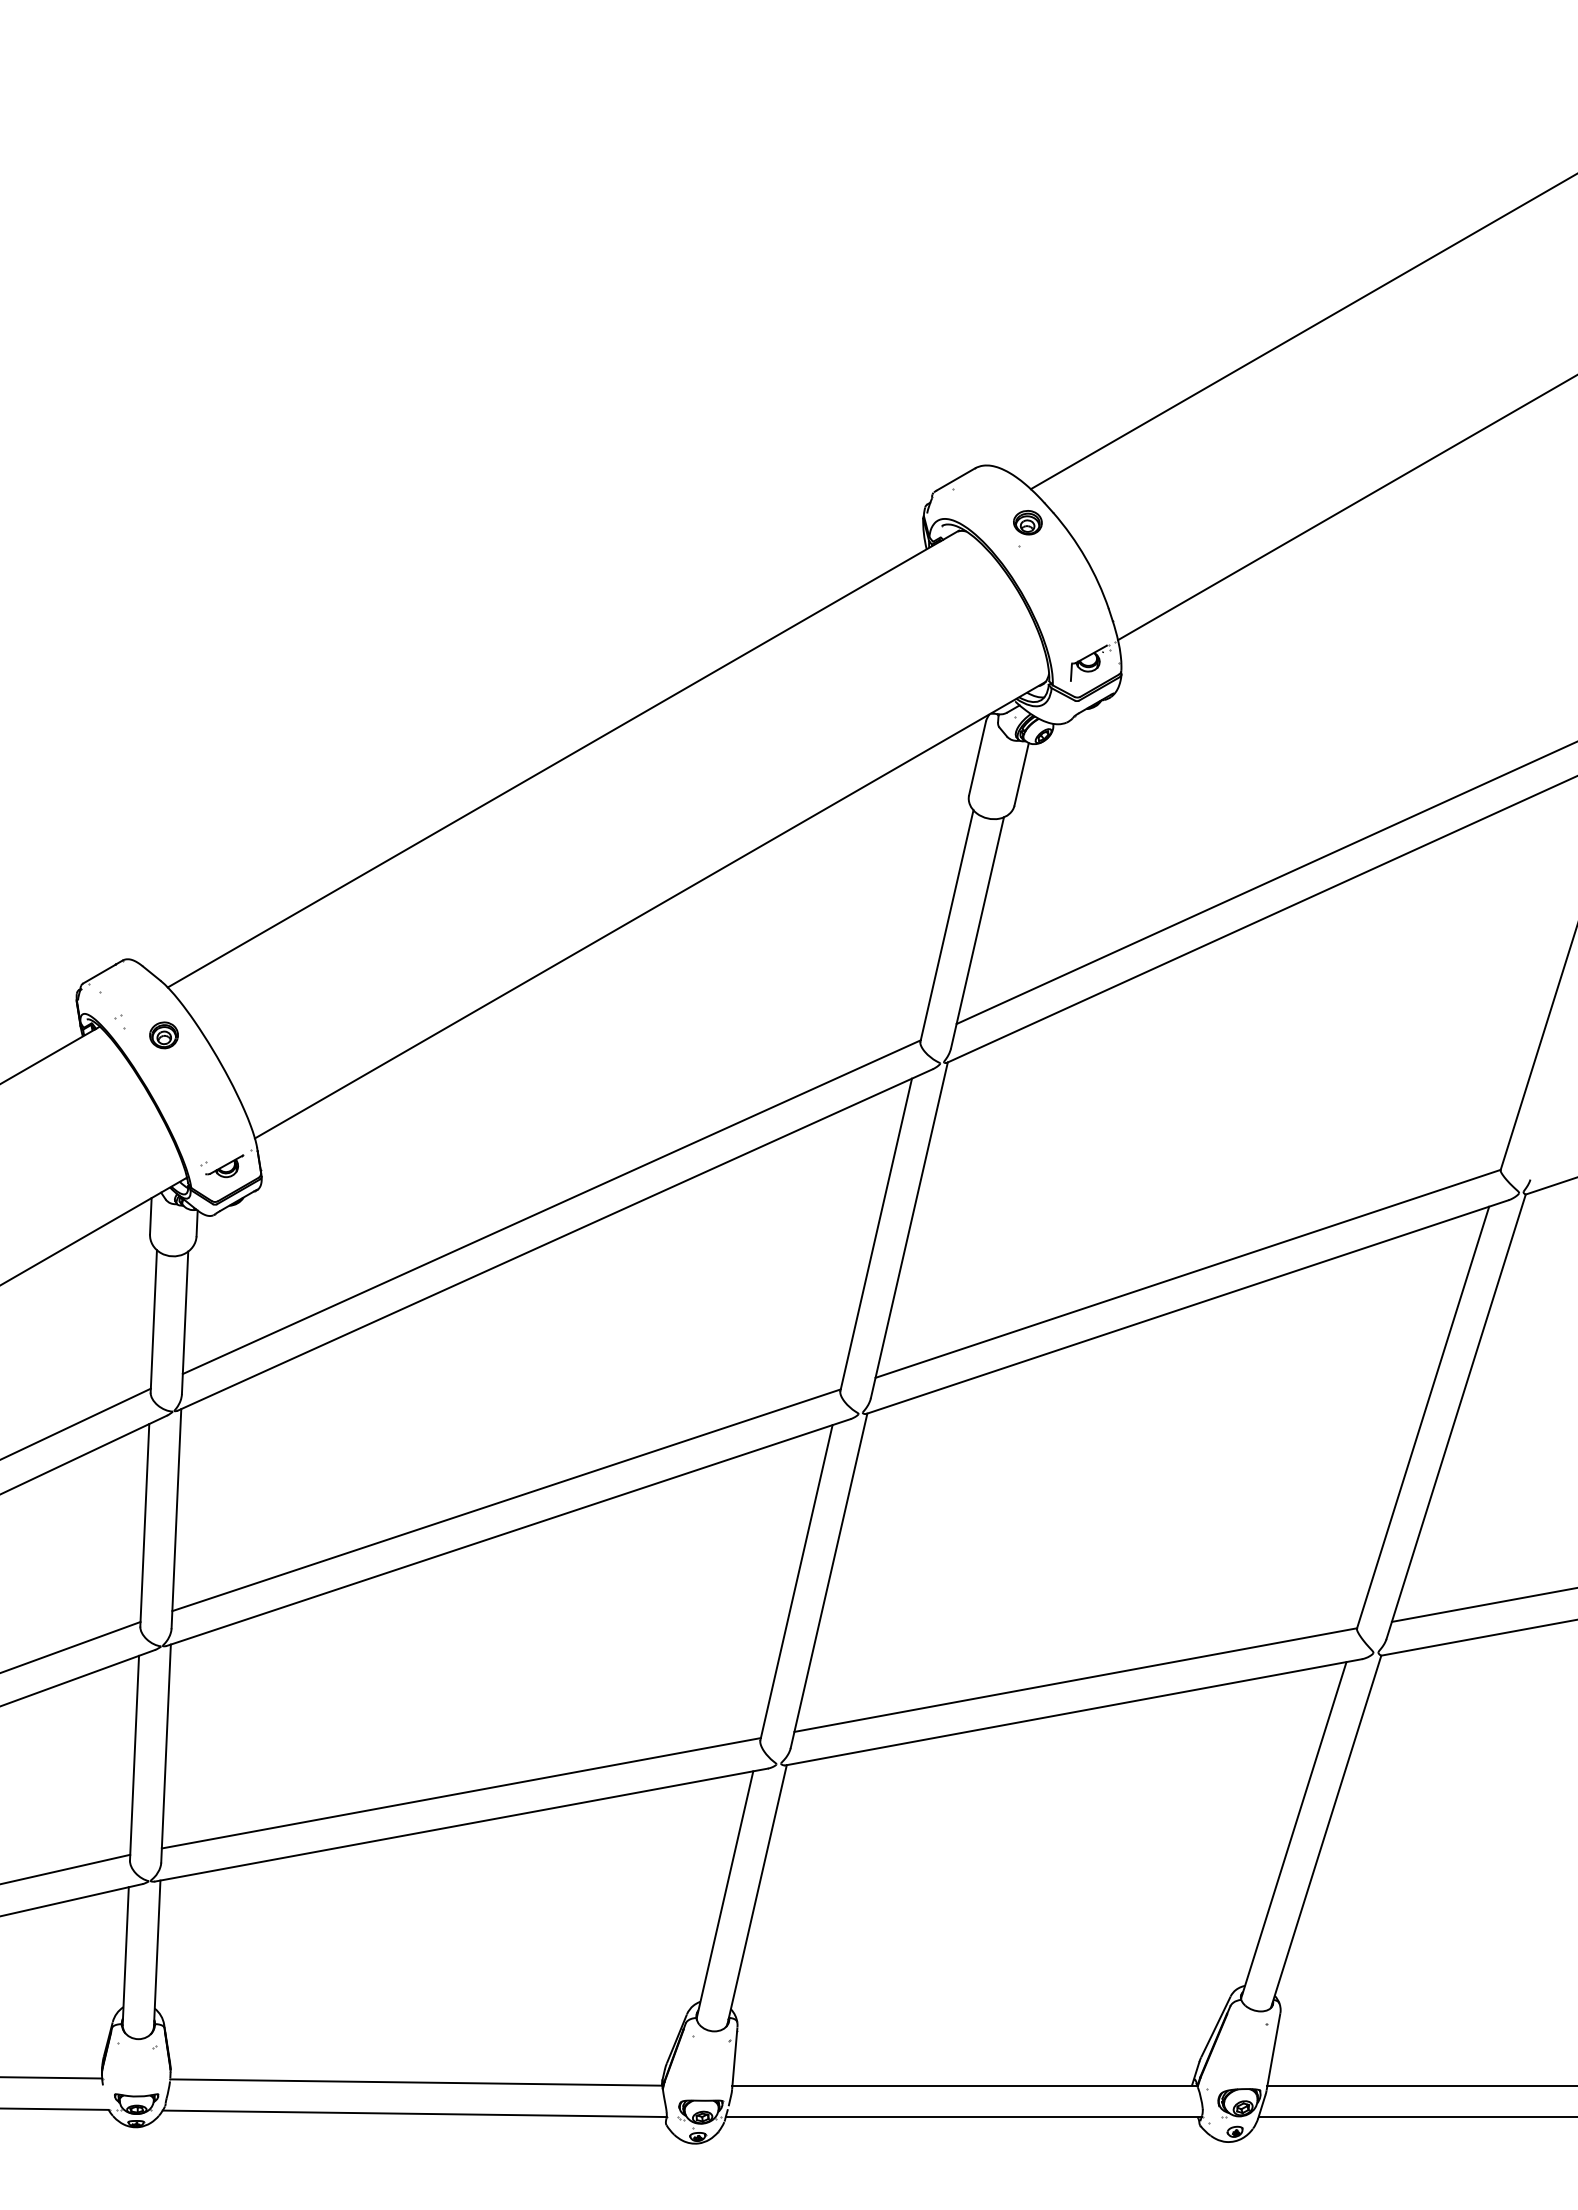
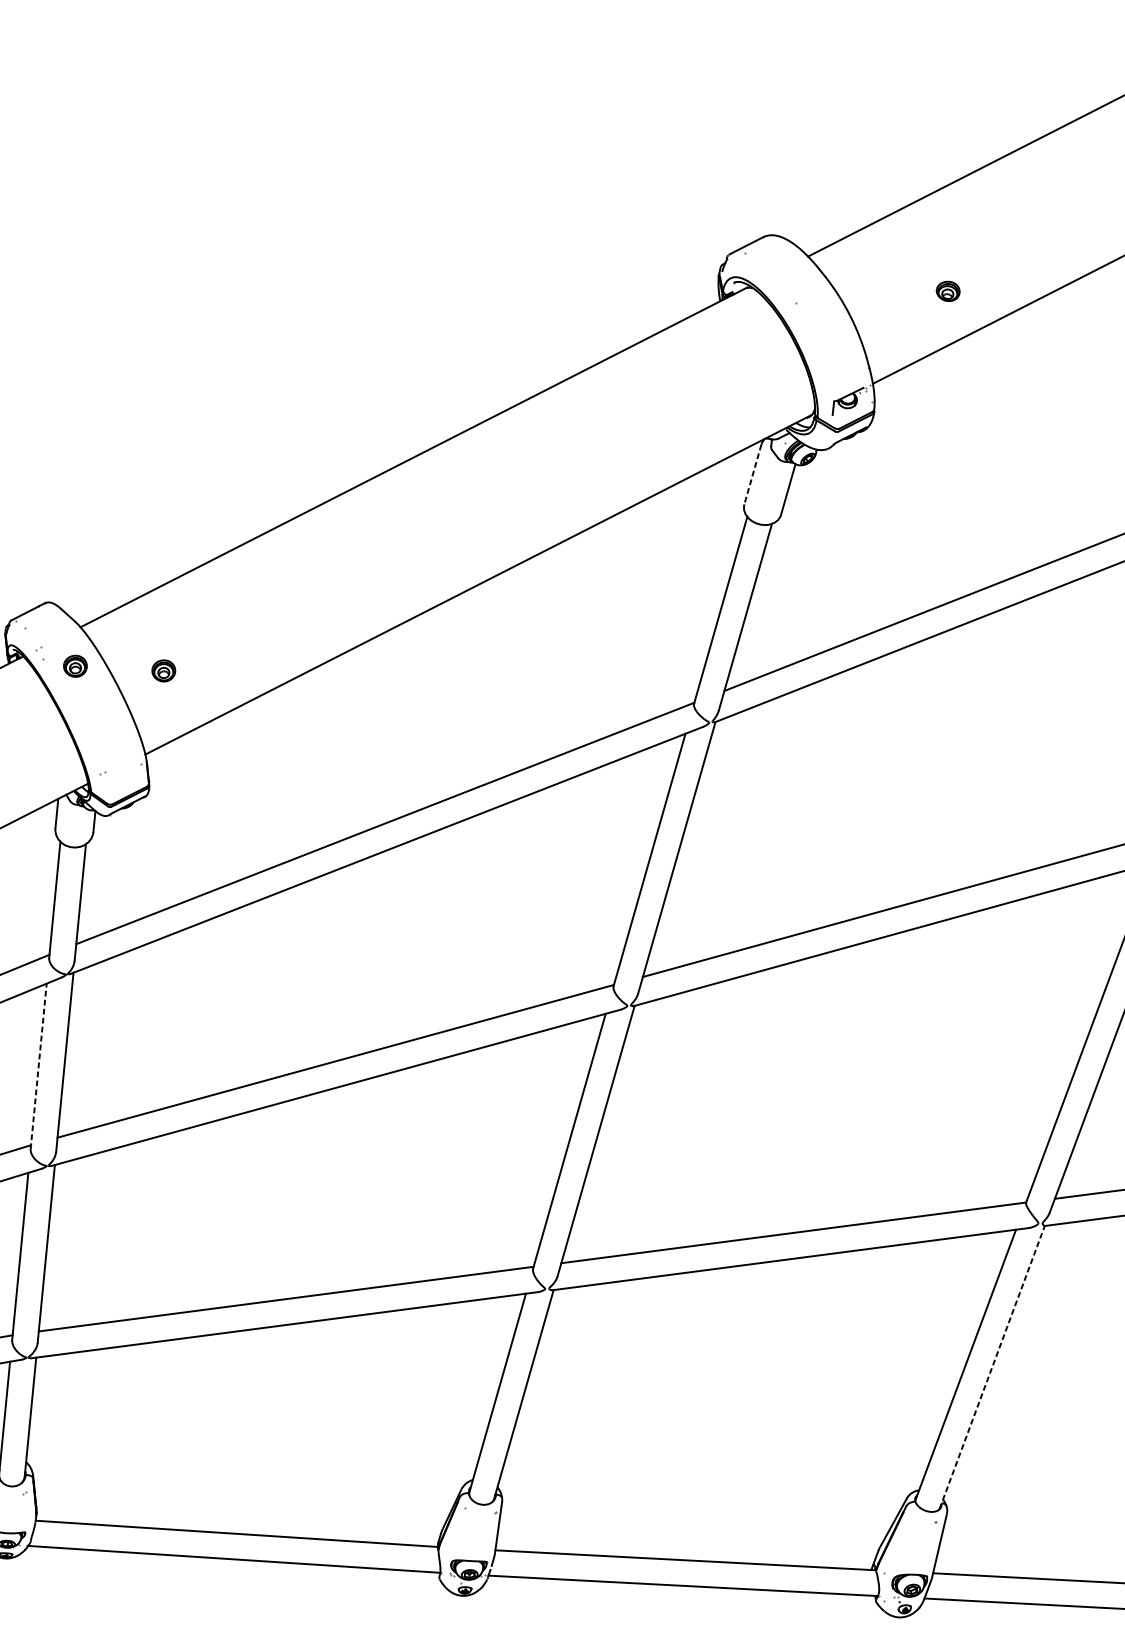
part: (1027, 522) -> (947, 291), moved
line: (977, 758) -> (752, 474), solid -> dashed
part: (271, 1035) -> (163, 670), added
part: (224, 1166) -> (119, 776), removed
line: (144, 1524) -> (38, 1065), solid -> dashed
line: (1326, 1830) -> (992, 1366), solid -> dashed

